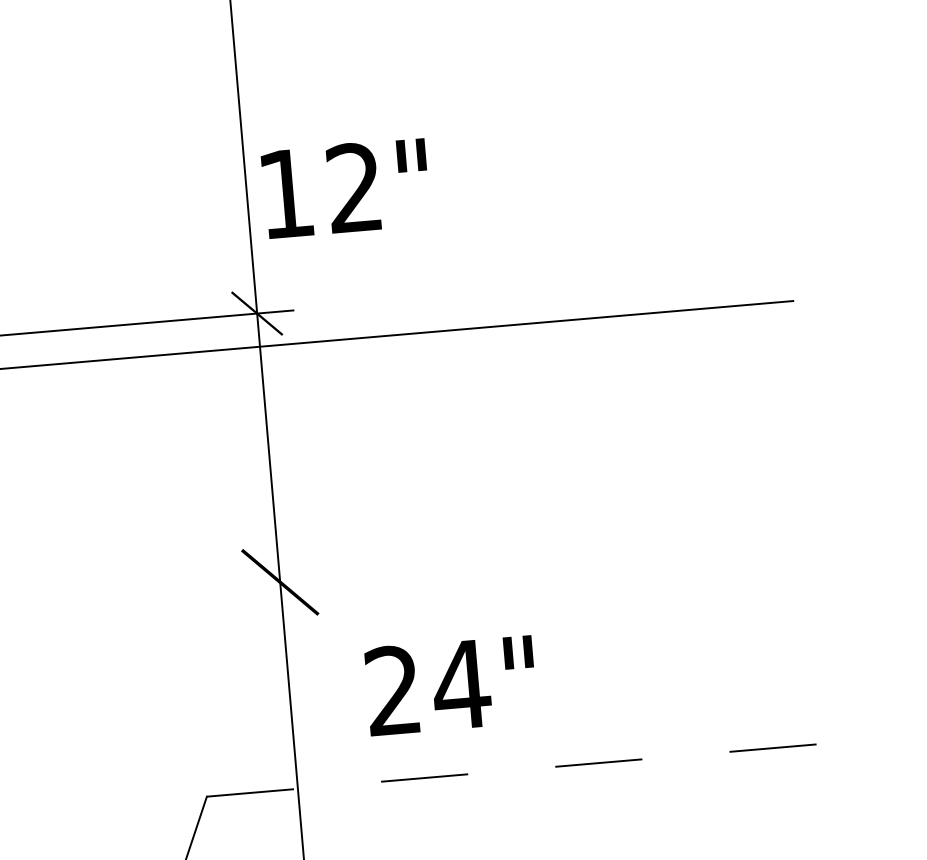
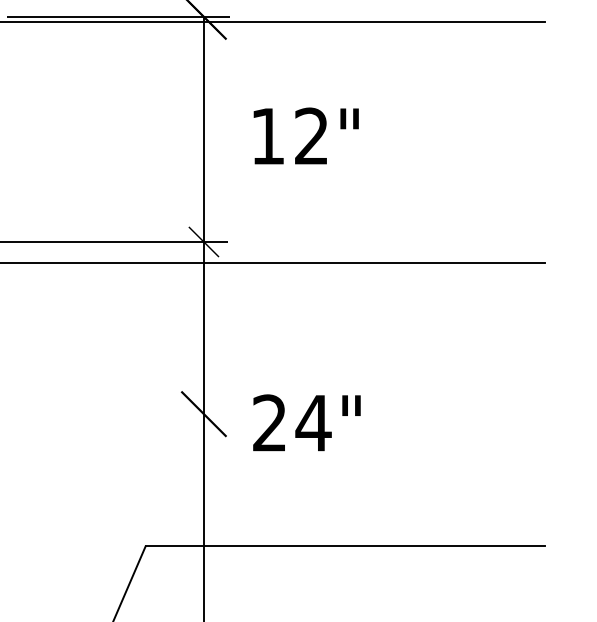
text: (344, 187) -> (305, 135), moved
text: (450, 684) -> (306, 422), moved
line: (518, 770) -> (345, 546), dashed -> solid

